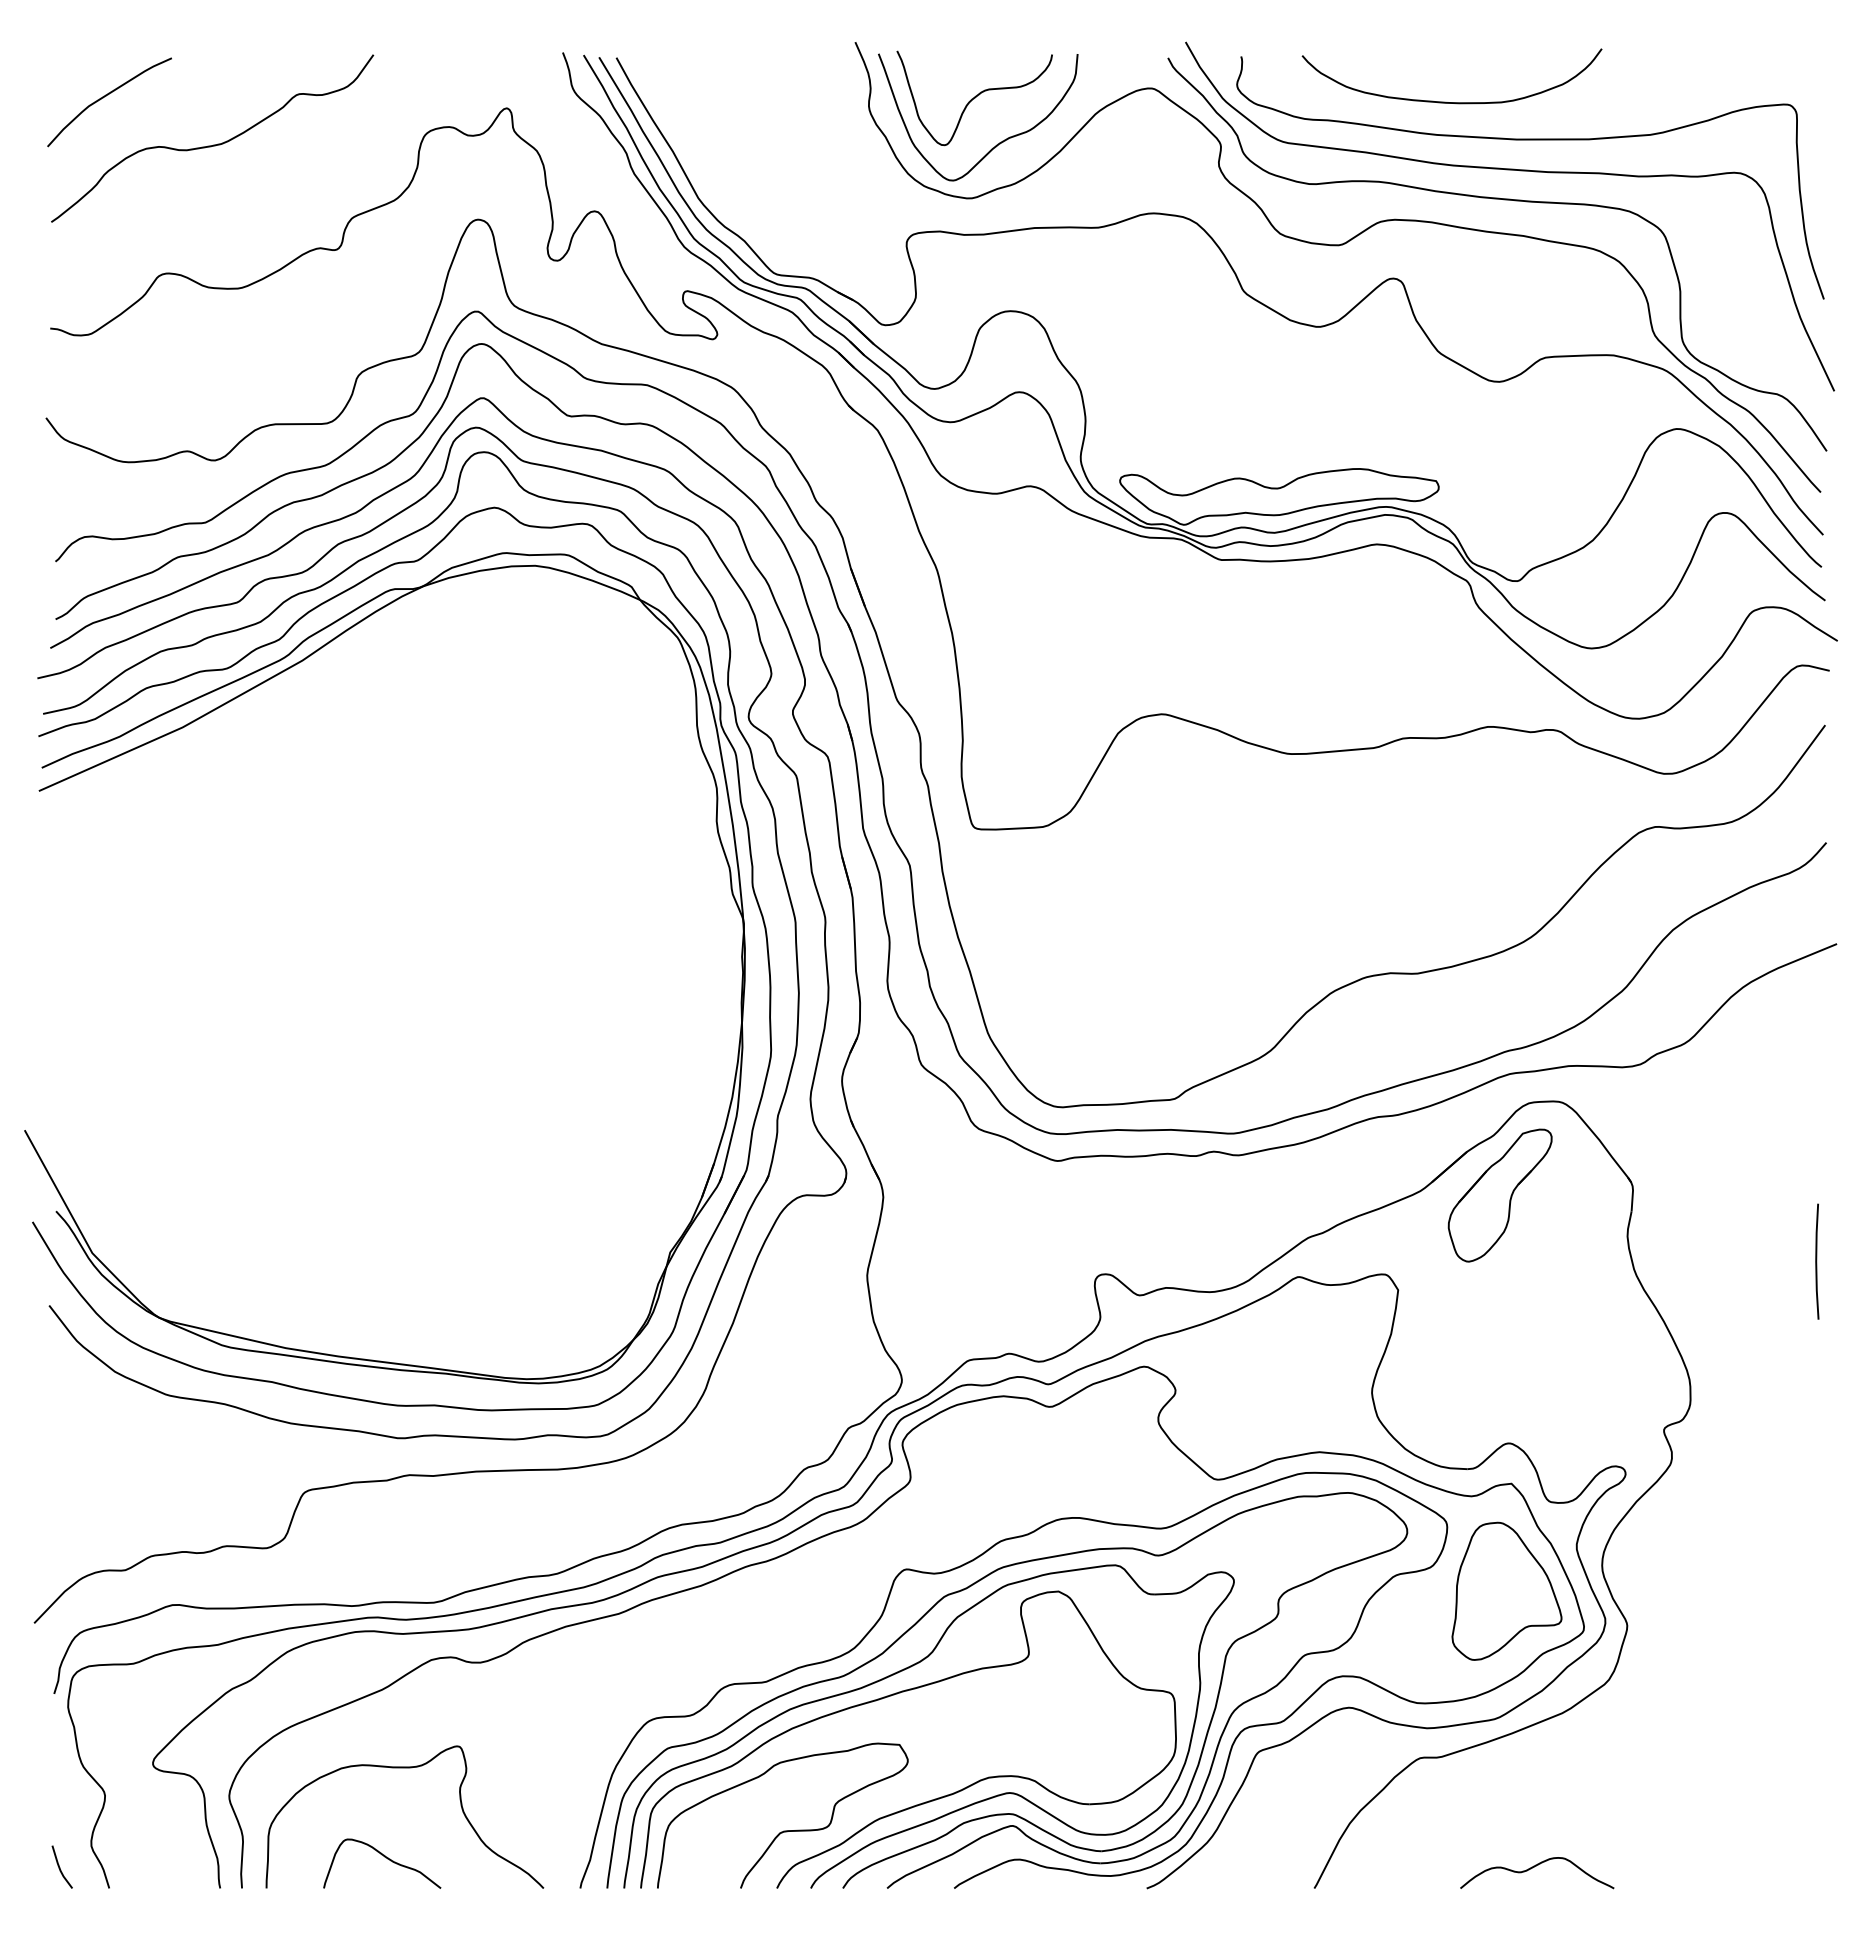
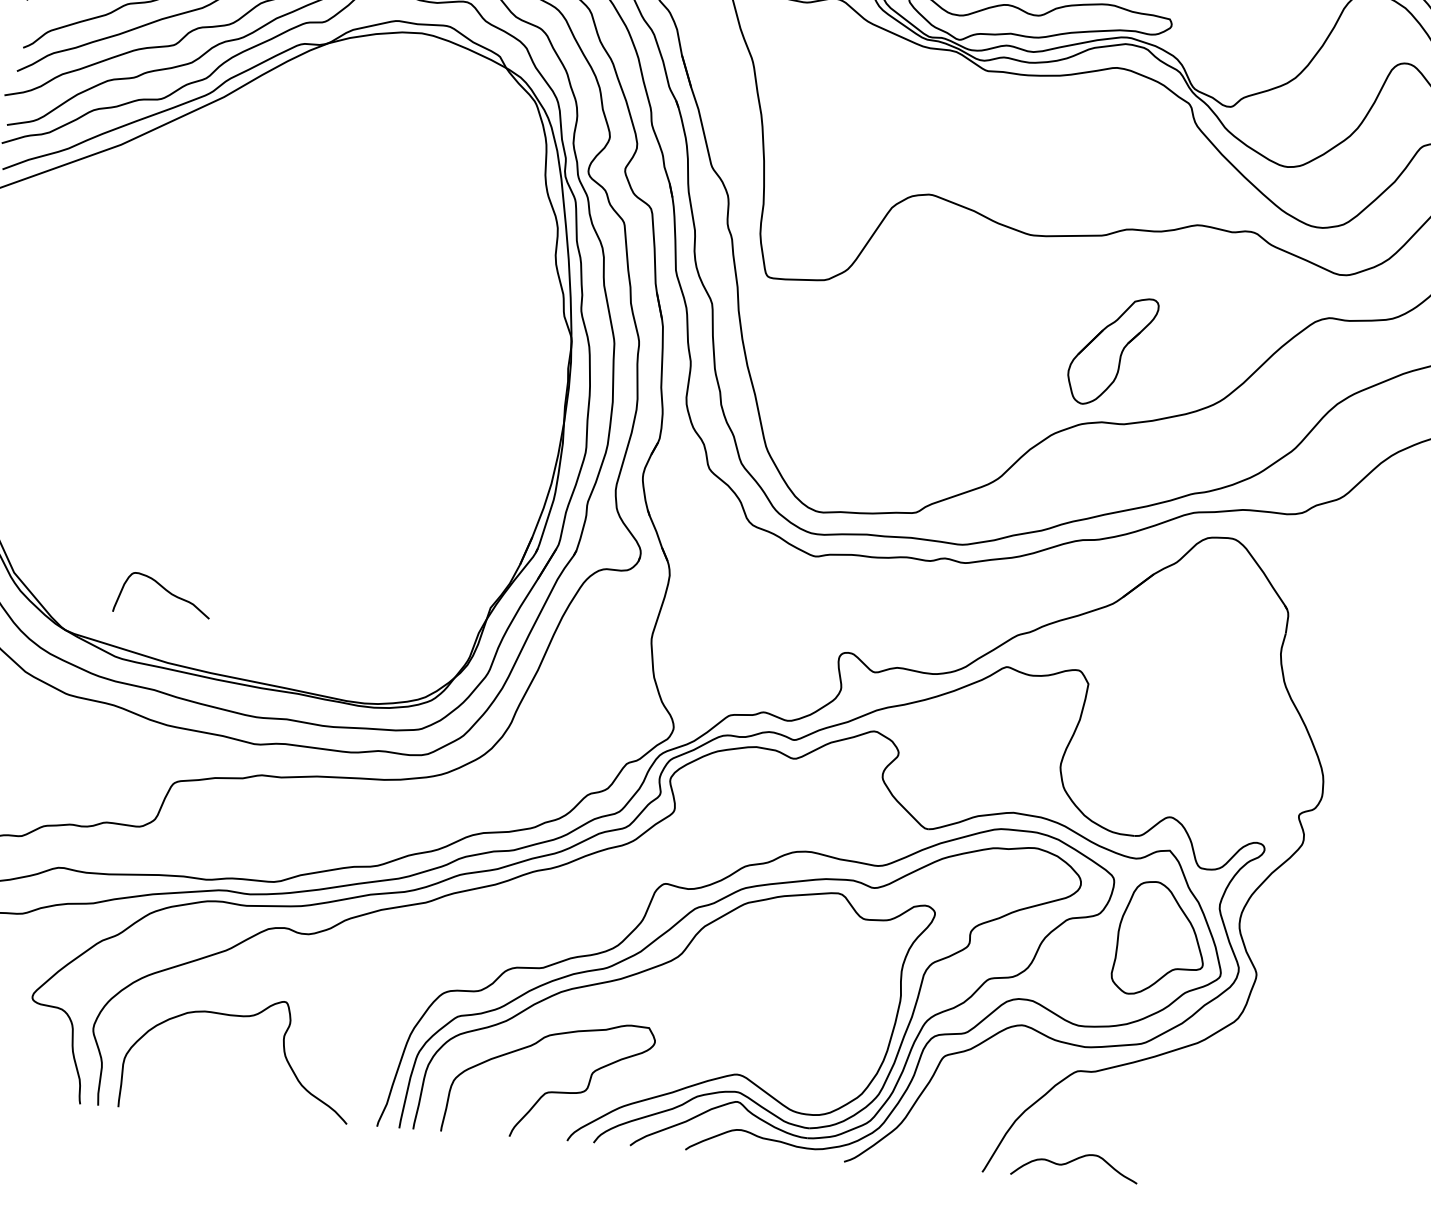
part: (1499, 1195) -> (1112, 351), moved
part: (894, 1695) -> (648, 987), removed
curve: (384, 1857) -> (164, 590), moved
curve: (1534, 1867) -> (1072, 1161), moved

